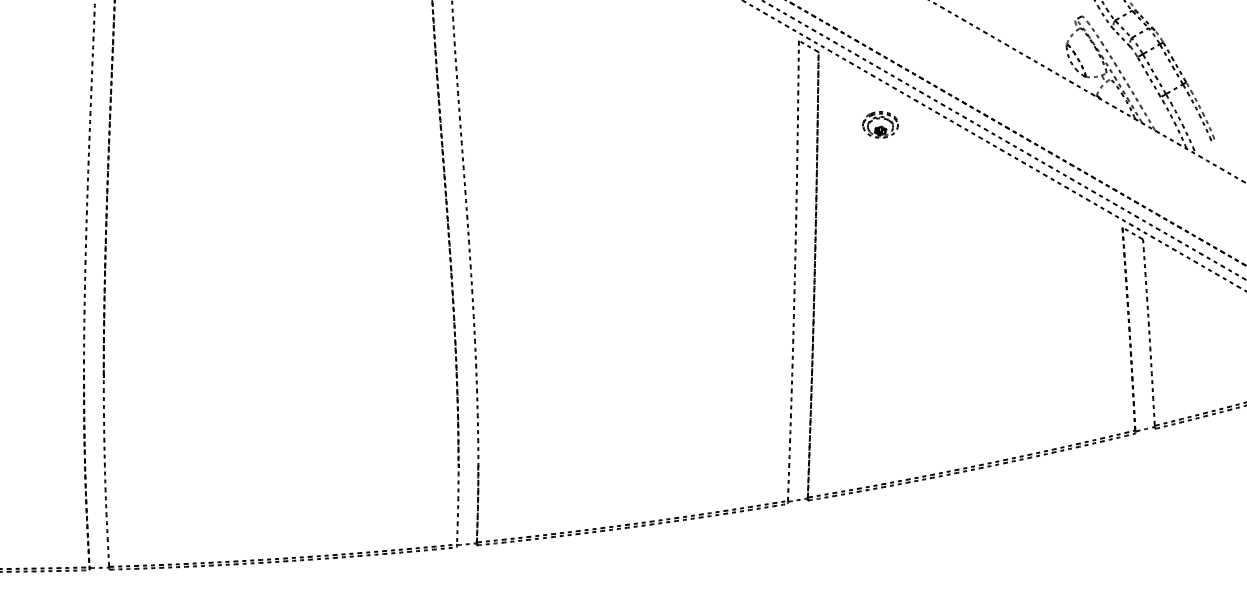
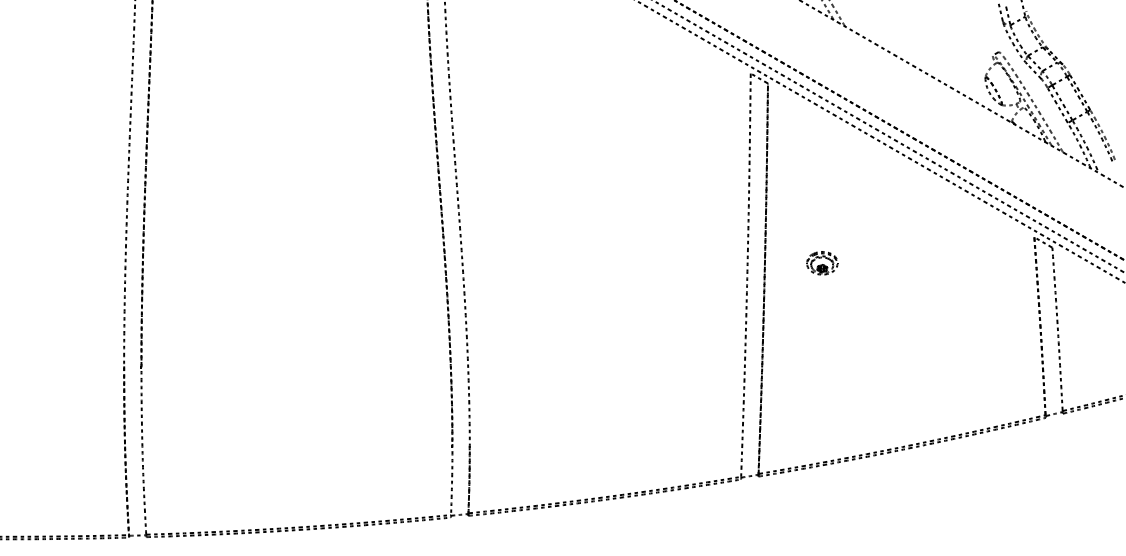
part: (880, 125) -> (822, 263), moved

